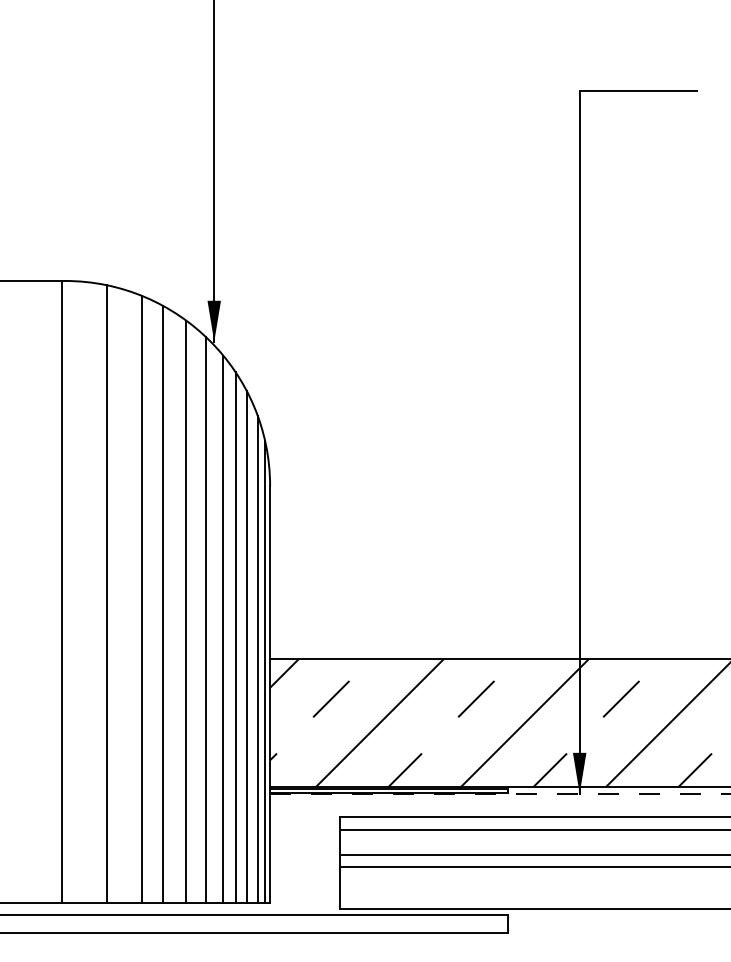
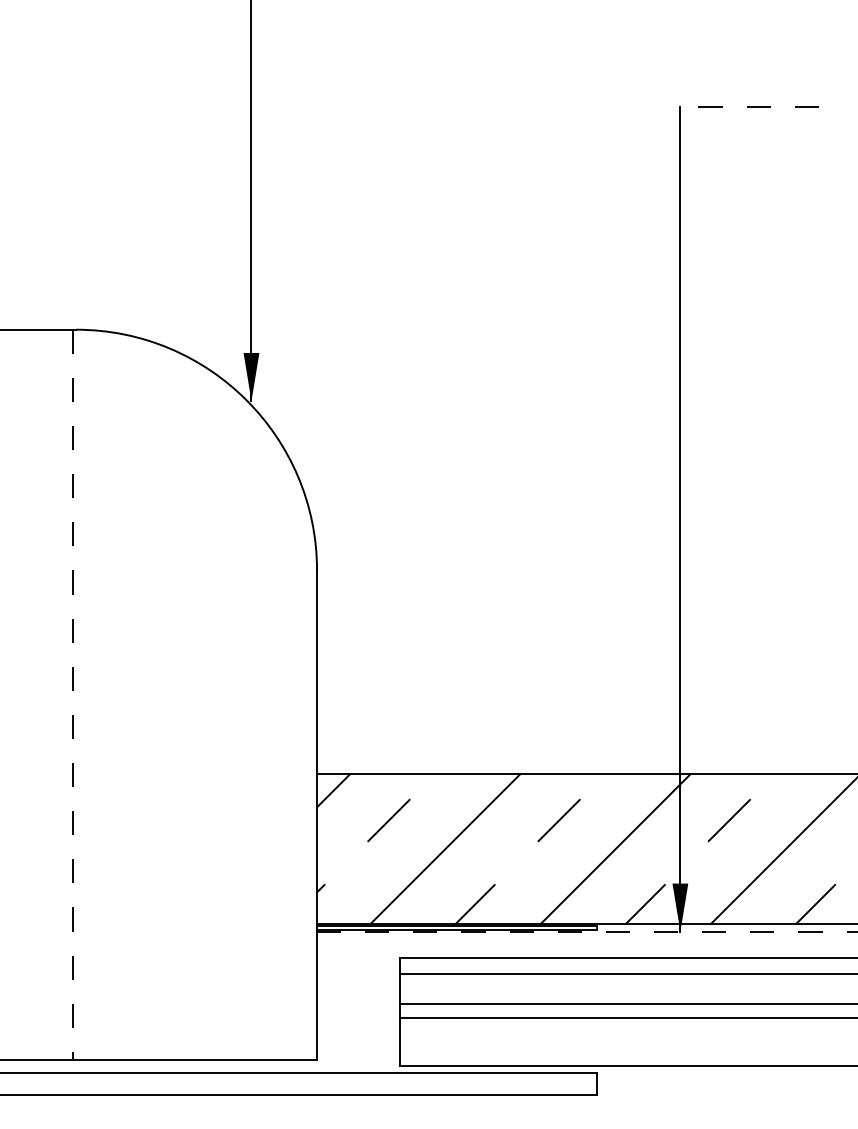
line: (638, 91) -> (749, 107), solid -> dashed
line: (61, 591) -> (72, 694), solid -> dashed
line: (107, 593) -> (126, 696), removed
line: (141, 598) -> (166, 702), removed
line: (162, 603) -> (190, 708), removed
line: (186, 611) -> (218, 717), removed
line: (206, 619) -> (242, 727), removed
line: (223, 628) -> (262, 737), removed
line: (235, 637) -> (276, 748), removed
line: (246, 646) -> (289, 758), removed
line: (257, 659) -> (302, 774), removed
line: (265, 671) -> (311, 788), removed

